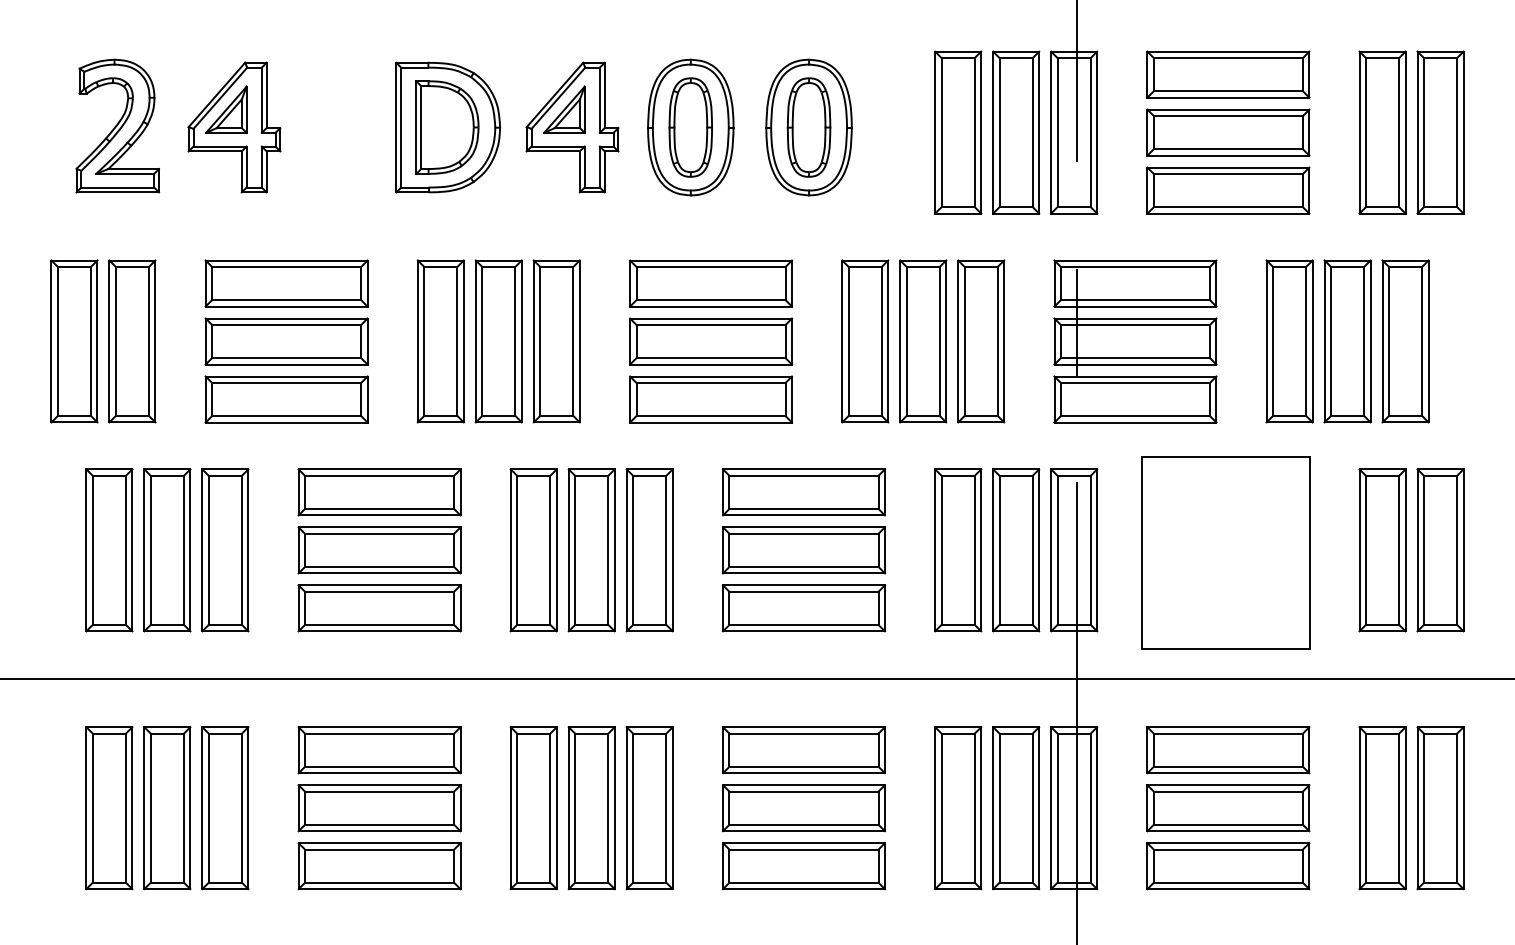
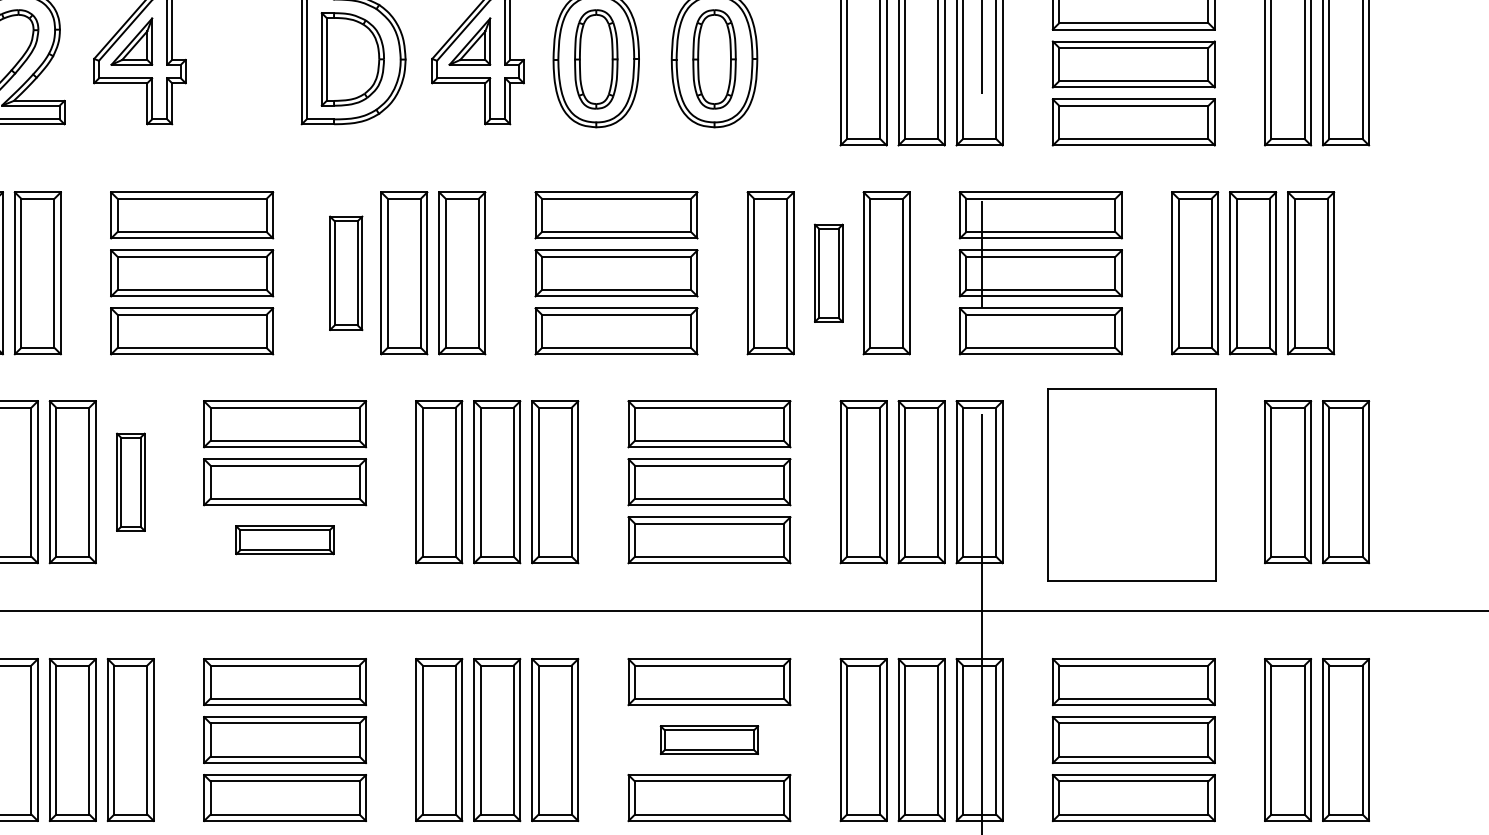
part: (440, 341) -> (345, 273), size x0.7
part: (923, 341) -> (828, 273), size x0.6
part: (225, 550) -> (130, 482), size x0.6
part: (379, 608) -> (284, 540), size x0.6
part: (803, 808) -> (708, 740), size x0.6

